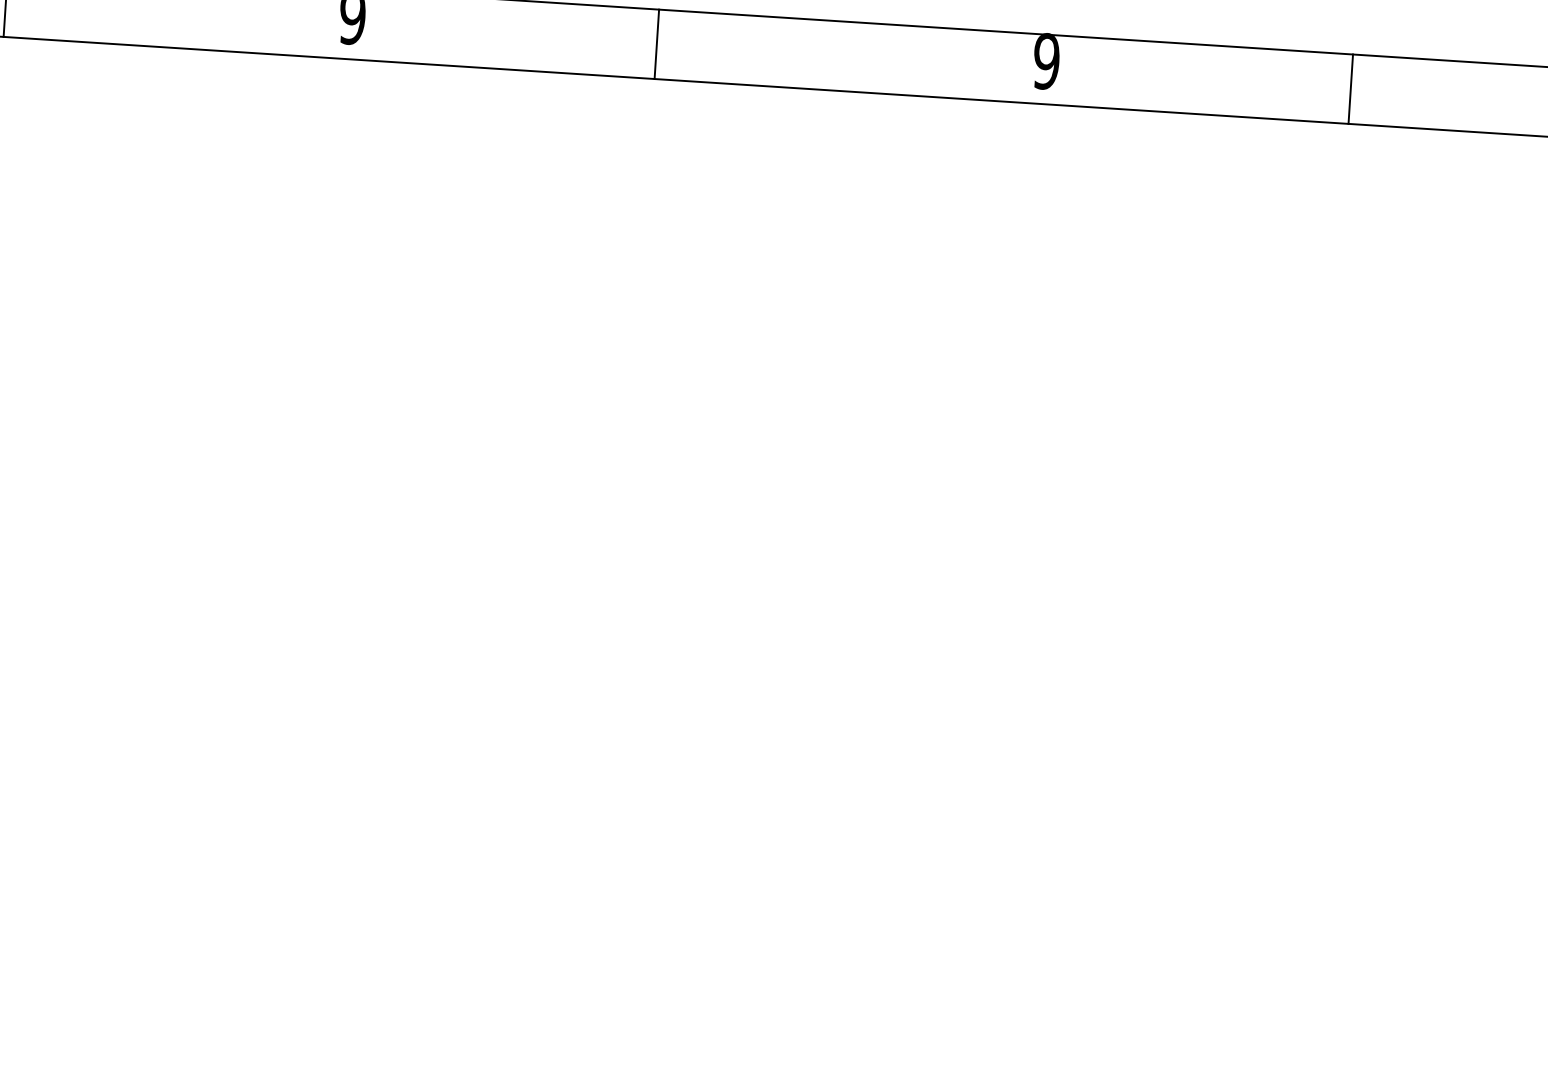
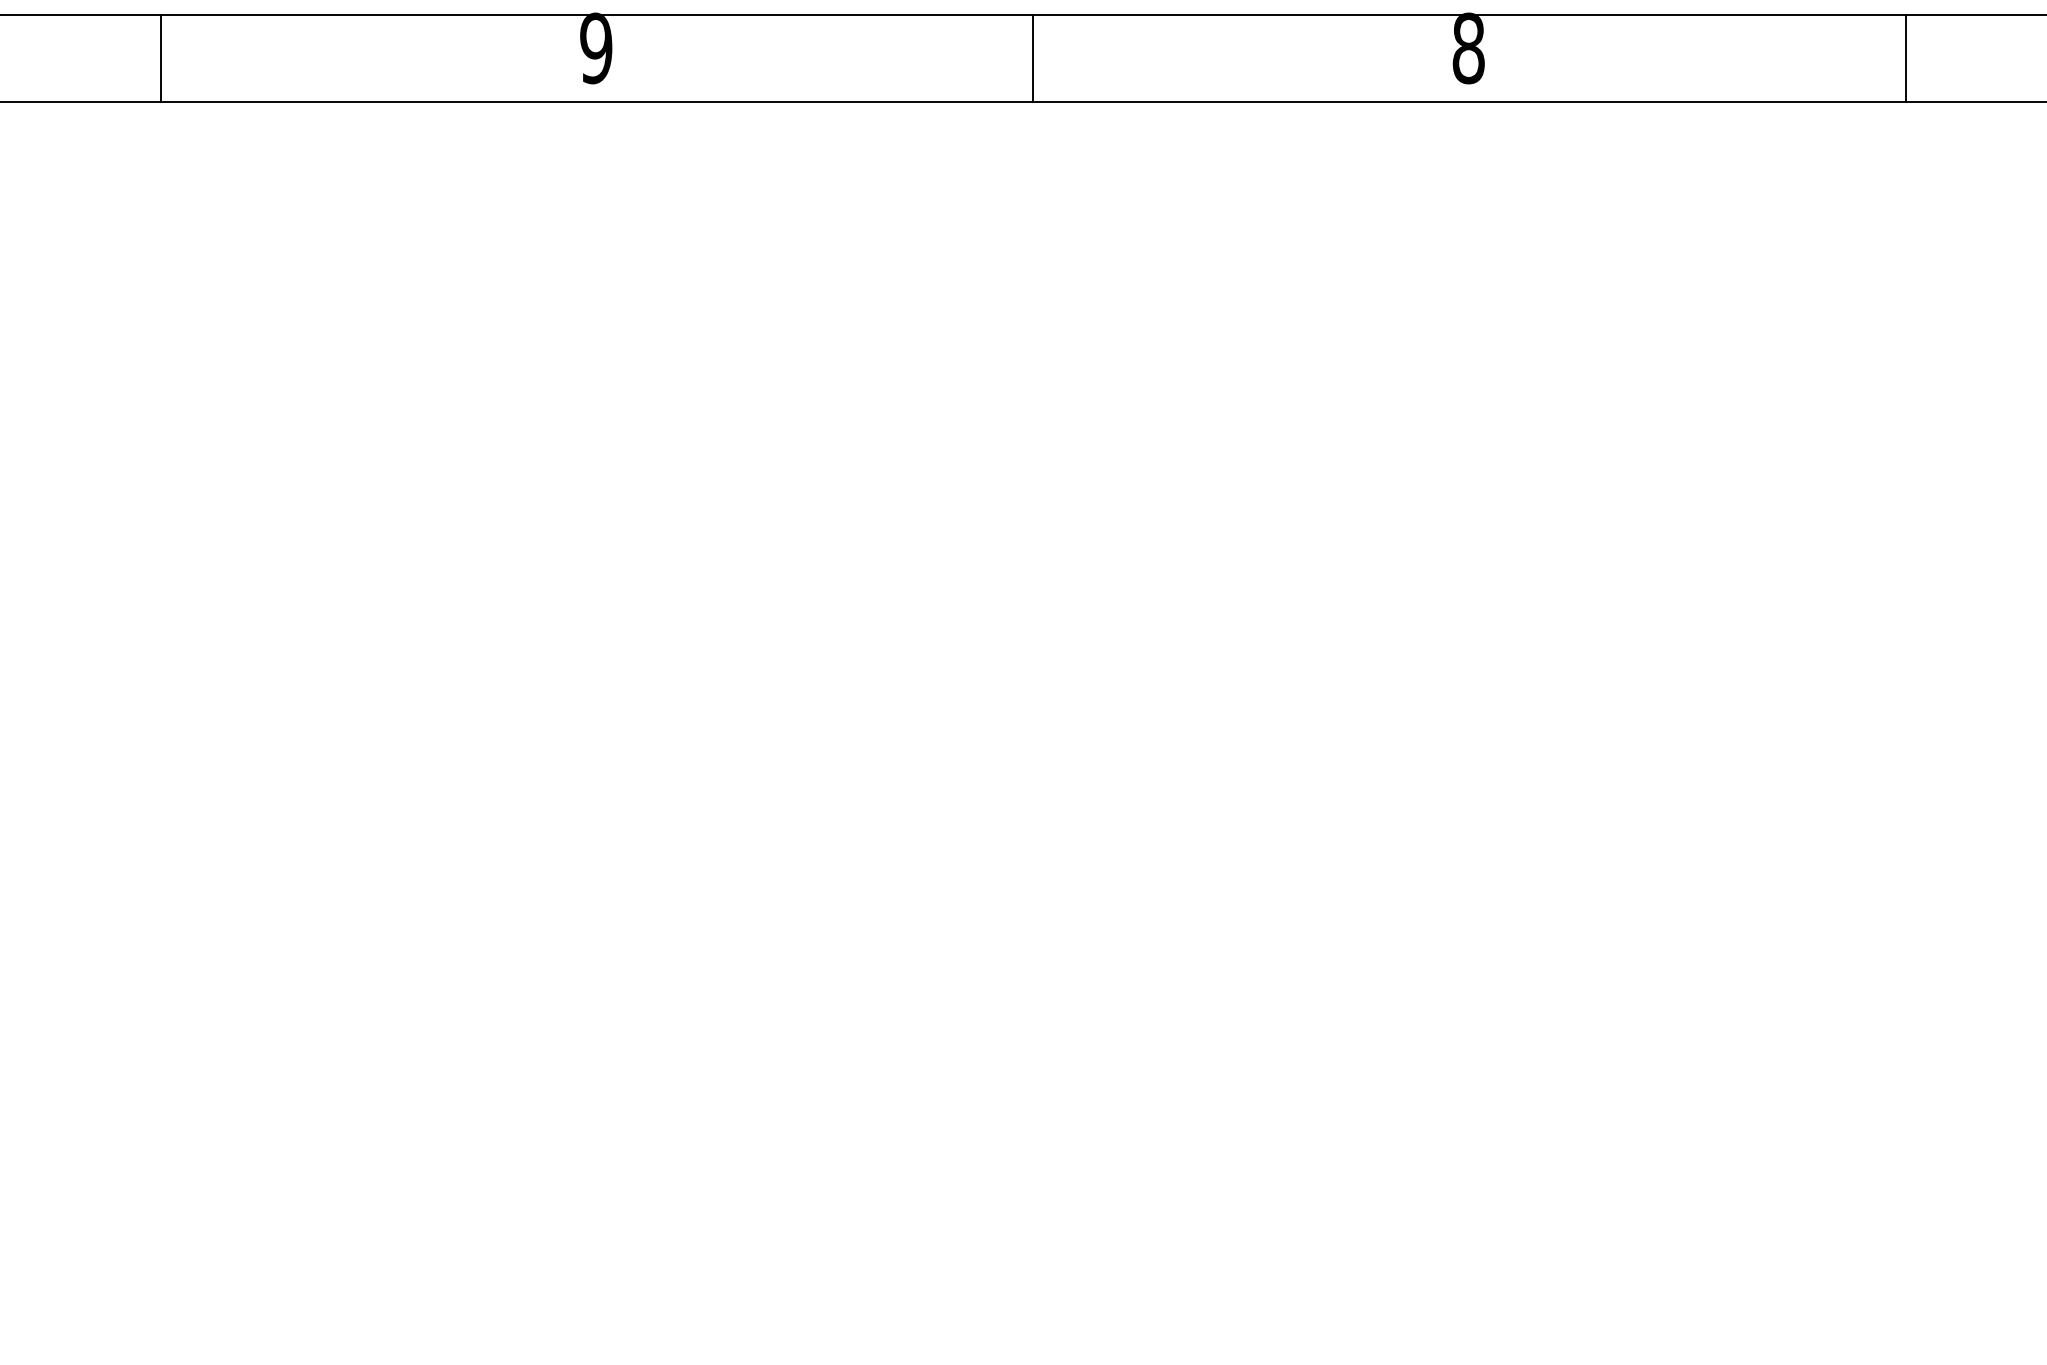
line: (656, 44) -> (1033, 58), moved
text: (1046, 61) -> (1468, 48), 9 -> 8
line: (1350, 89) -> (1905, 58), moved

